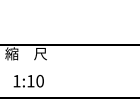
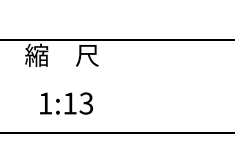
text: (39, 81) -> (85, 104), 1:10 -> 1:13

